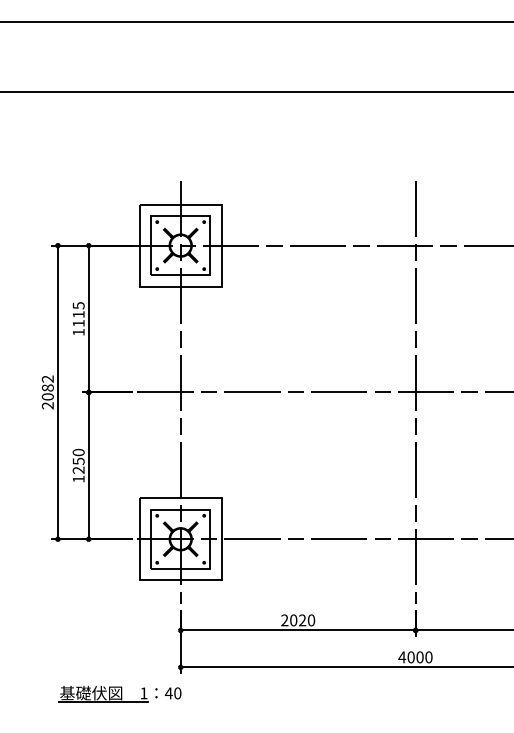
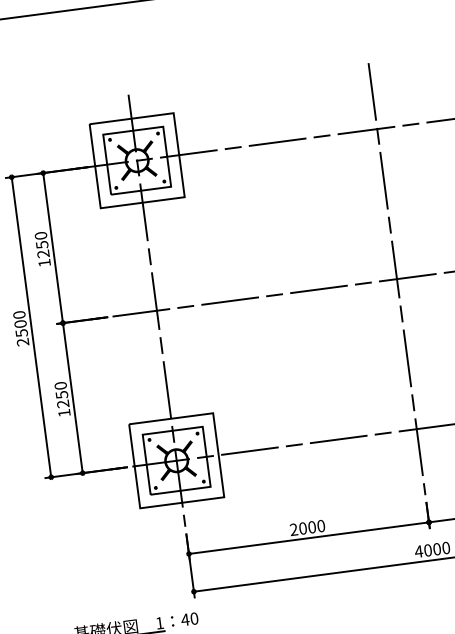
text: (78, 314) -> (41, 244), 1115 -> 1250
text: (47, 387) -> (20, 323), 2082 -> 2500
text: (302, 620) -> (312, 527), 2020 -> 2000

